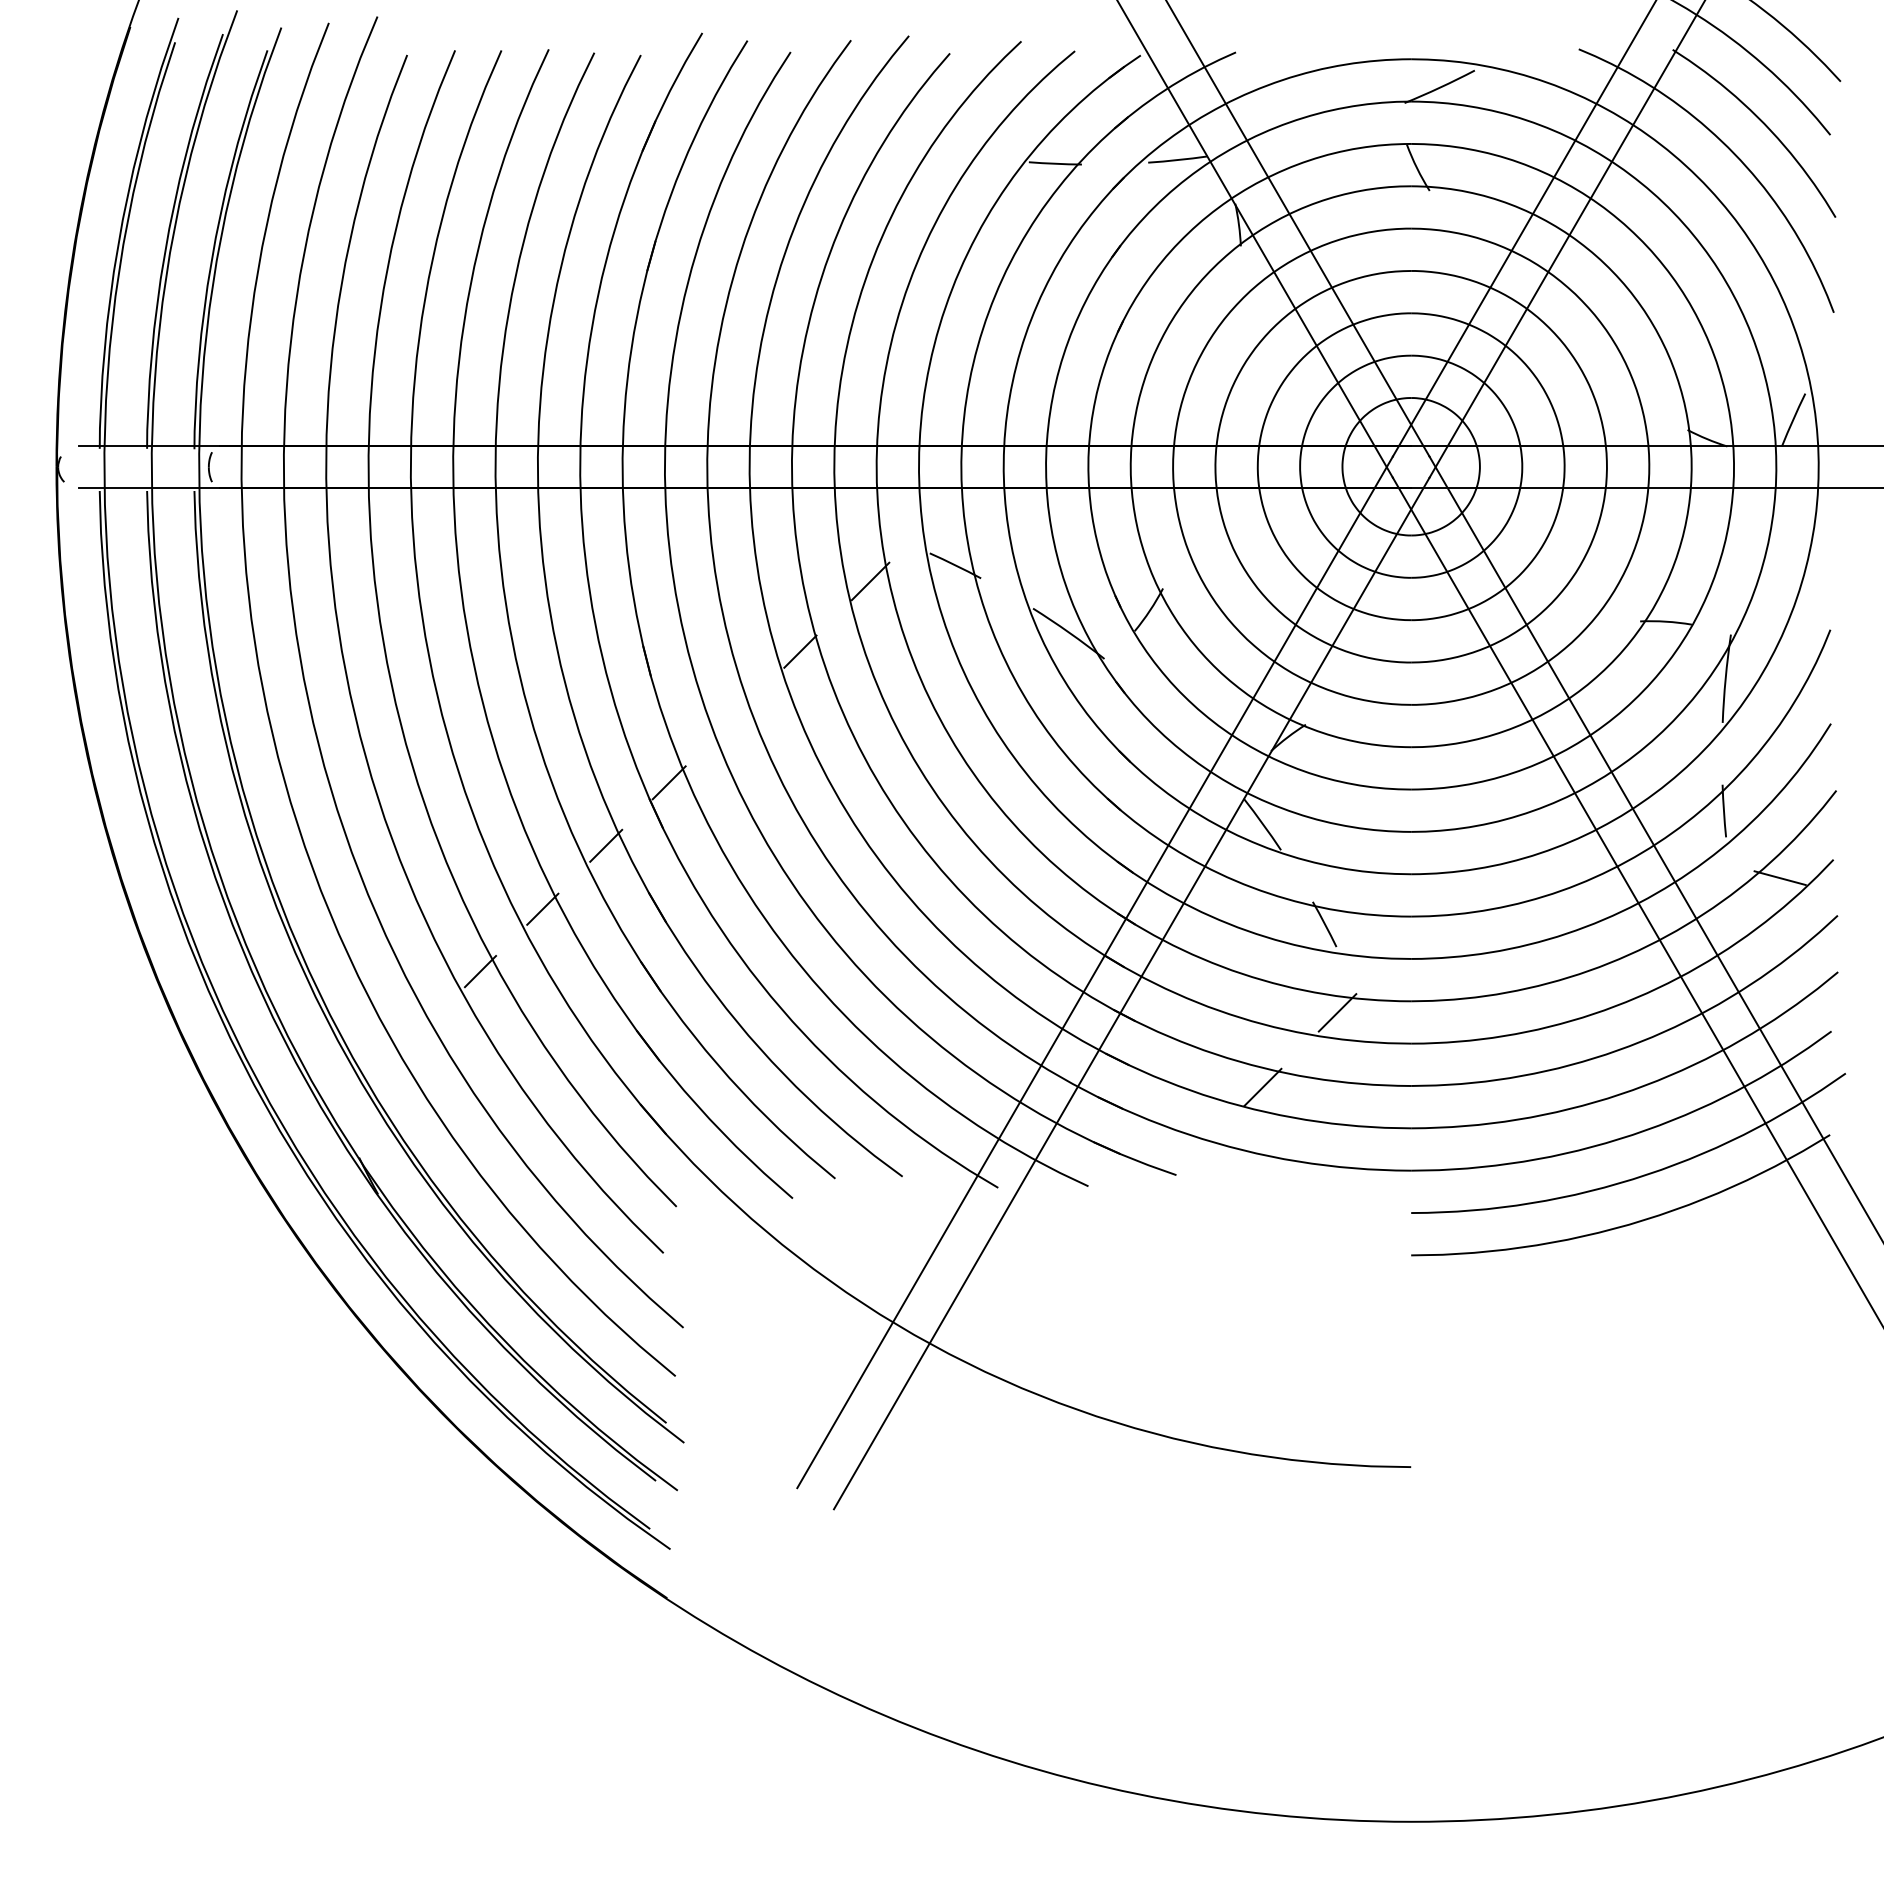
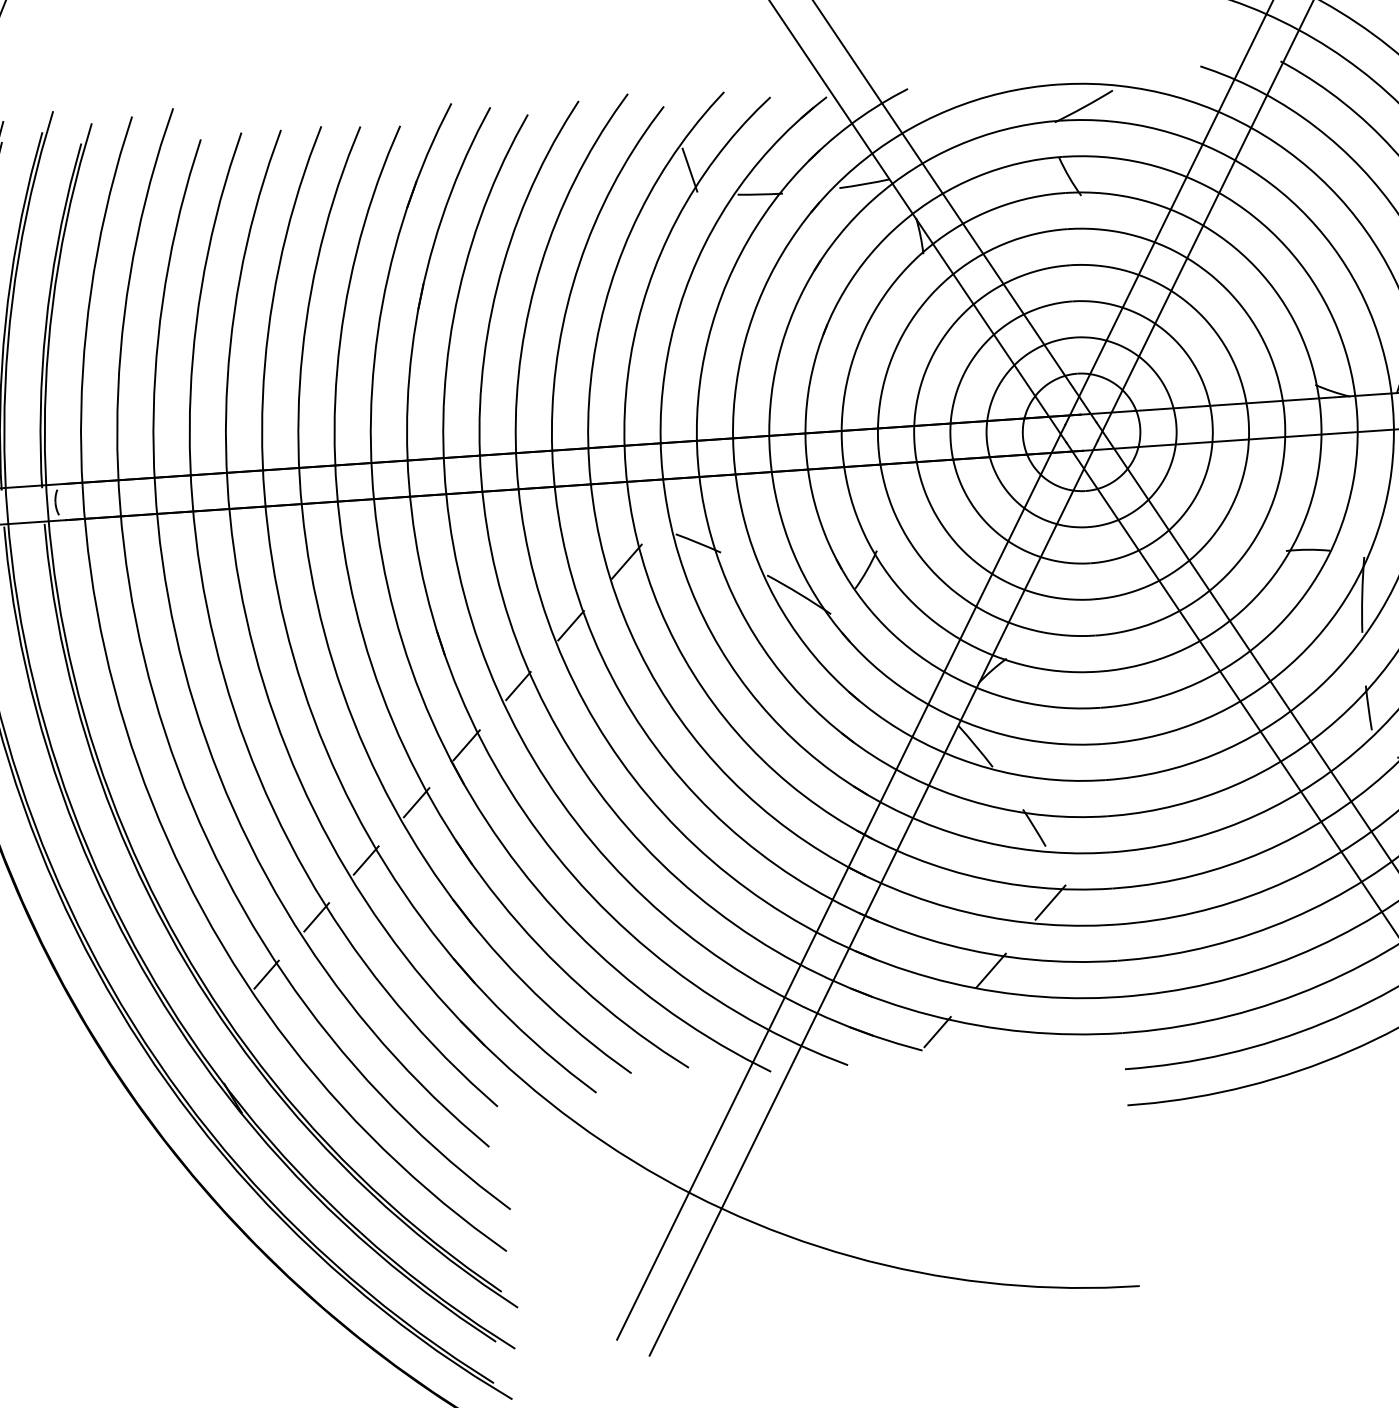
line: (975, 129) -> (690, 169), added
line: (733, 717) -> (517, 685), added
line: (417, 1034) -> (266, 974), added
line: (1195, 1154) -> (937, 1031), added

